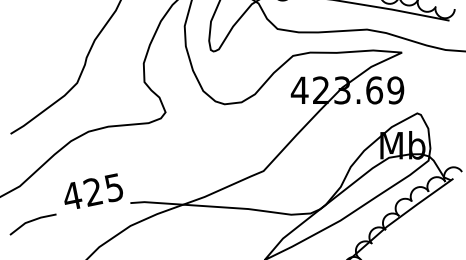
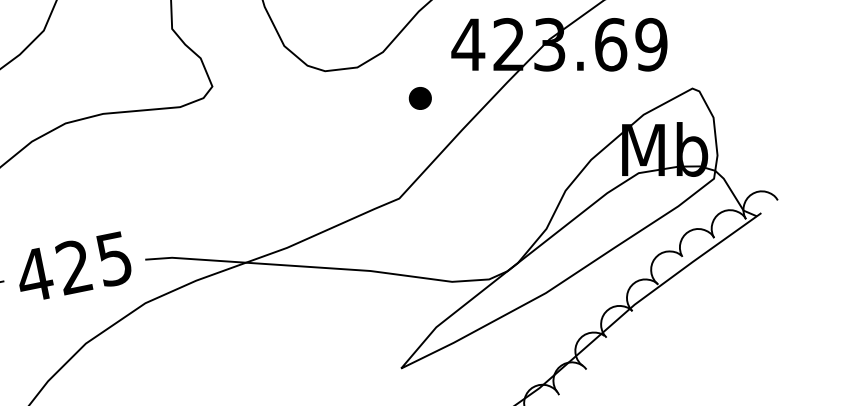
part: (274, 118) -> (420, 98), added
text: (93, 190) -> (74, 264), moved

